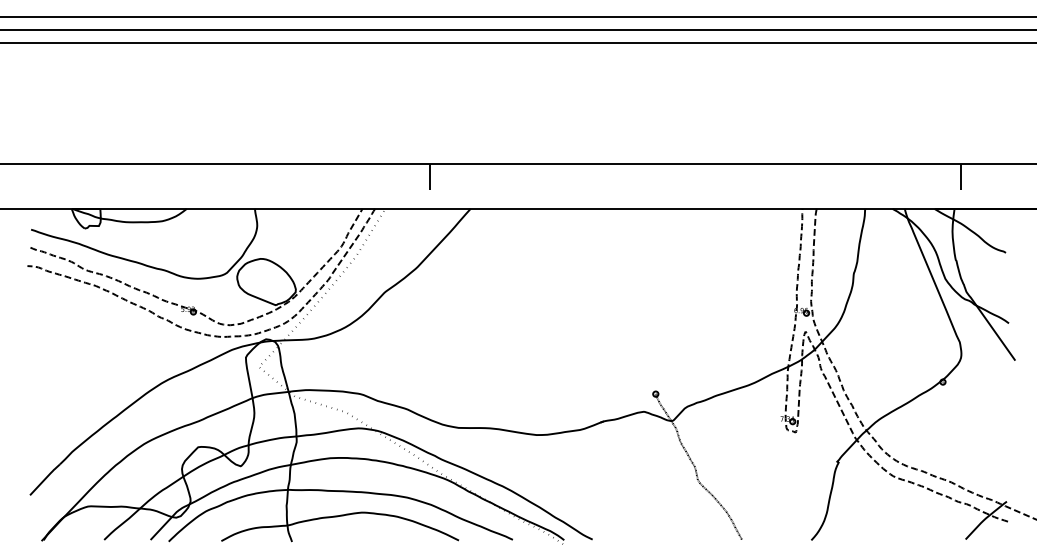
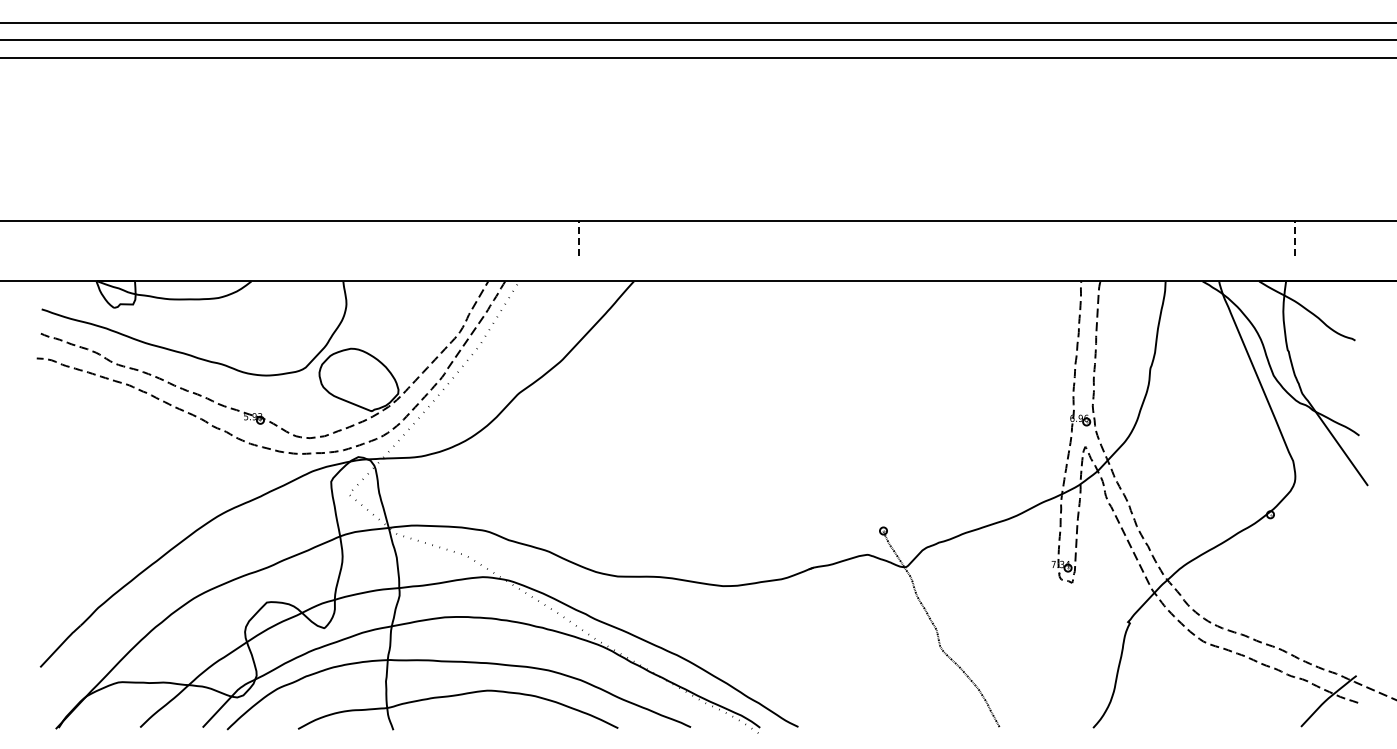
line: (429, 177) -> (578, 238), solid -> dashed
line: (961, 177) -> (1295, 238), solid -> dashed

